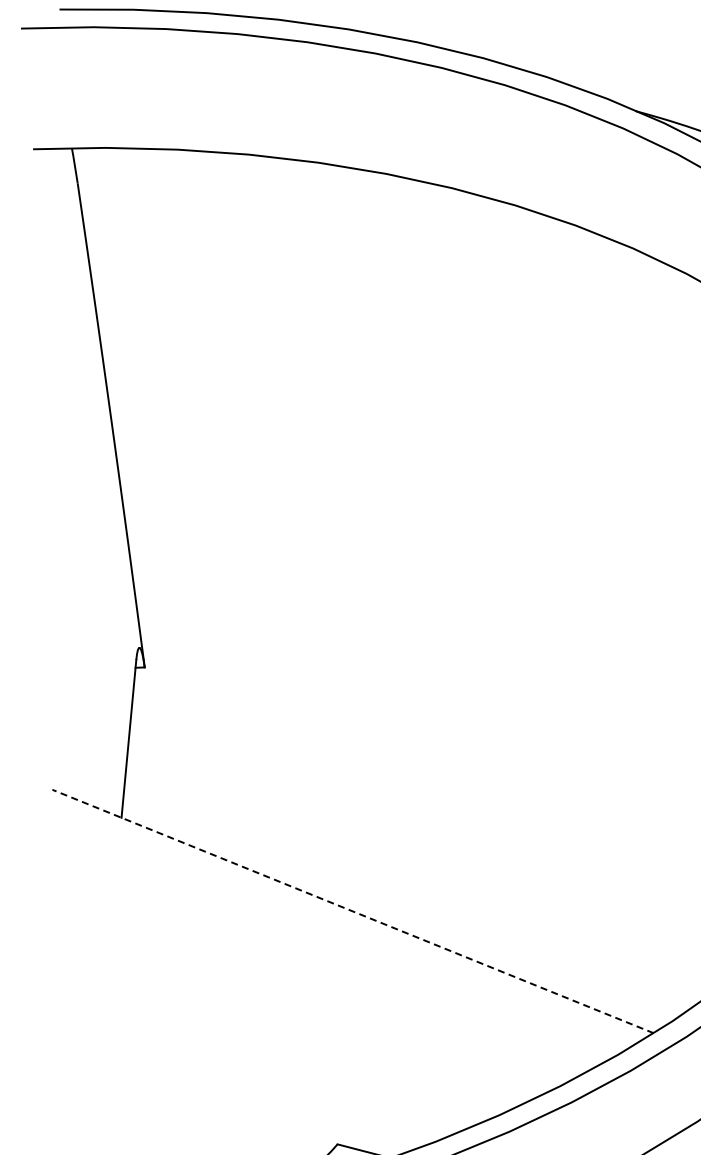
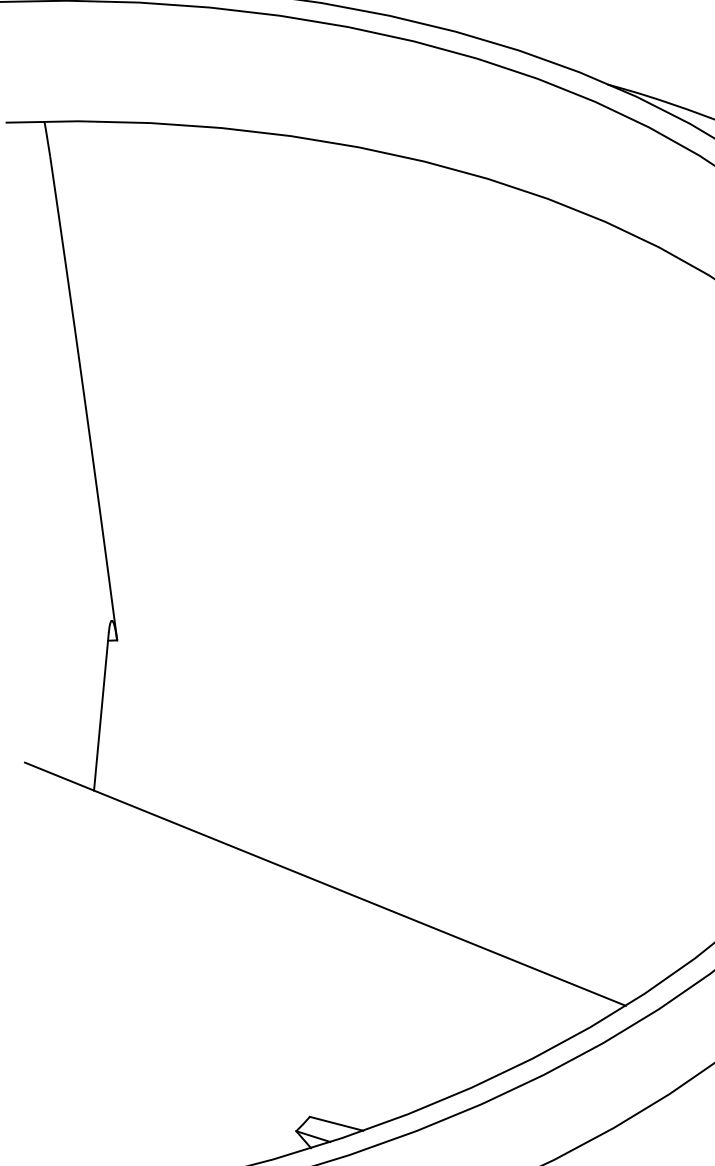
line: (352, 911) -> (324, 884), dashed -> solid

